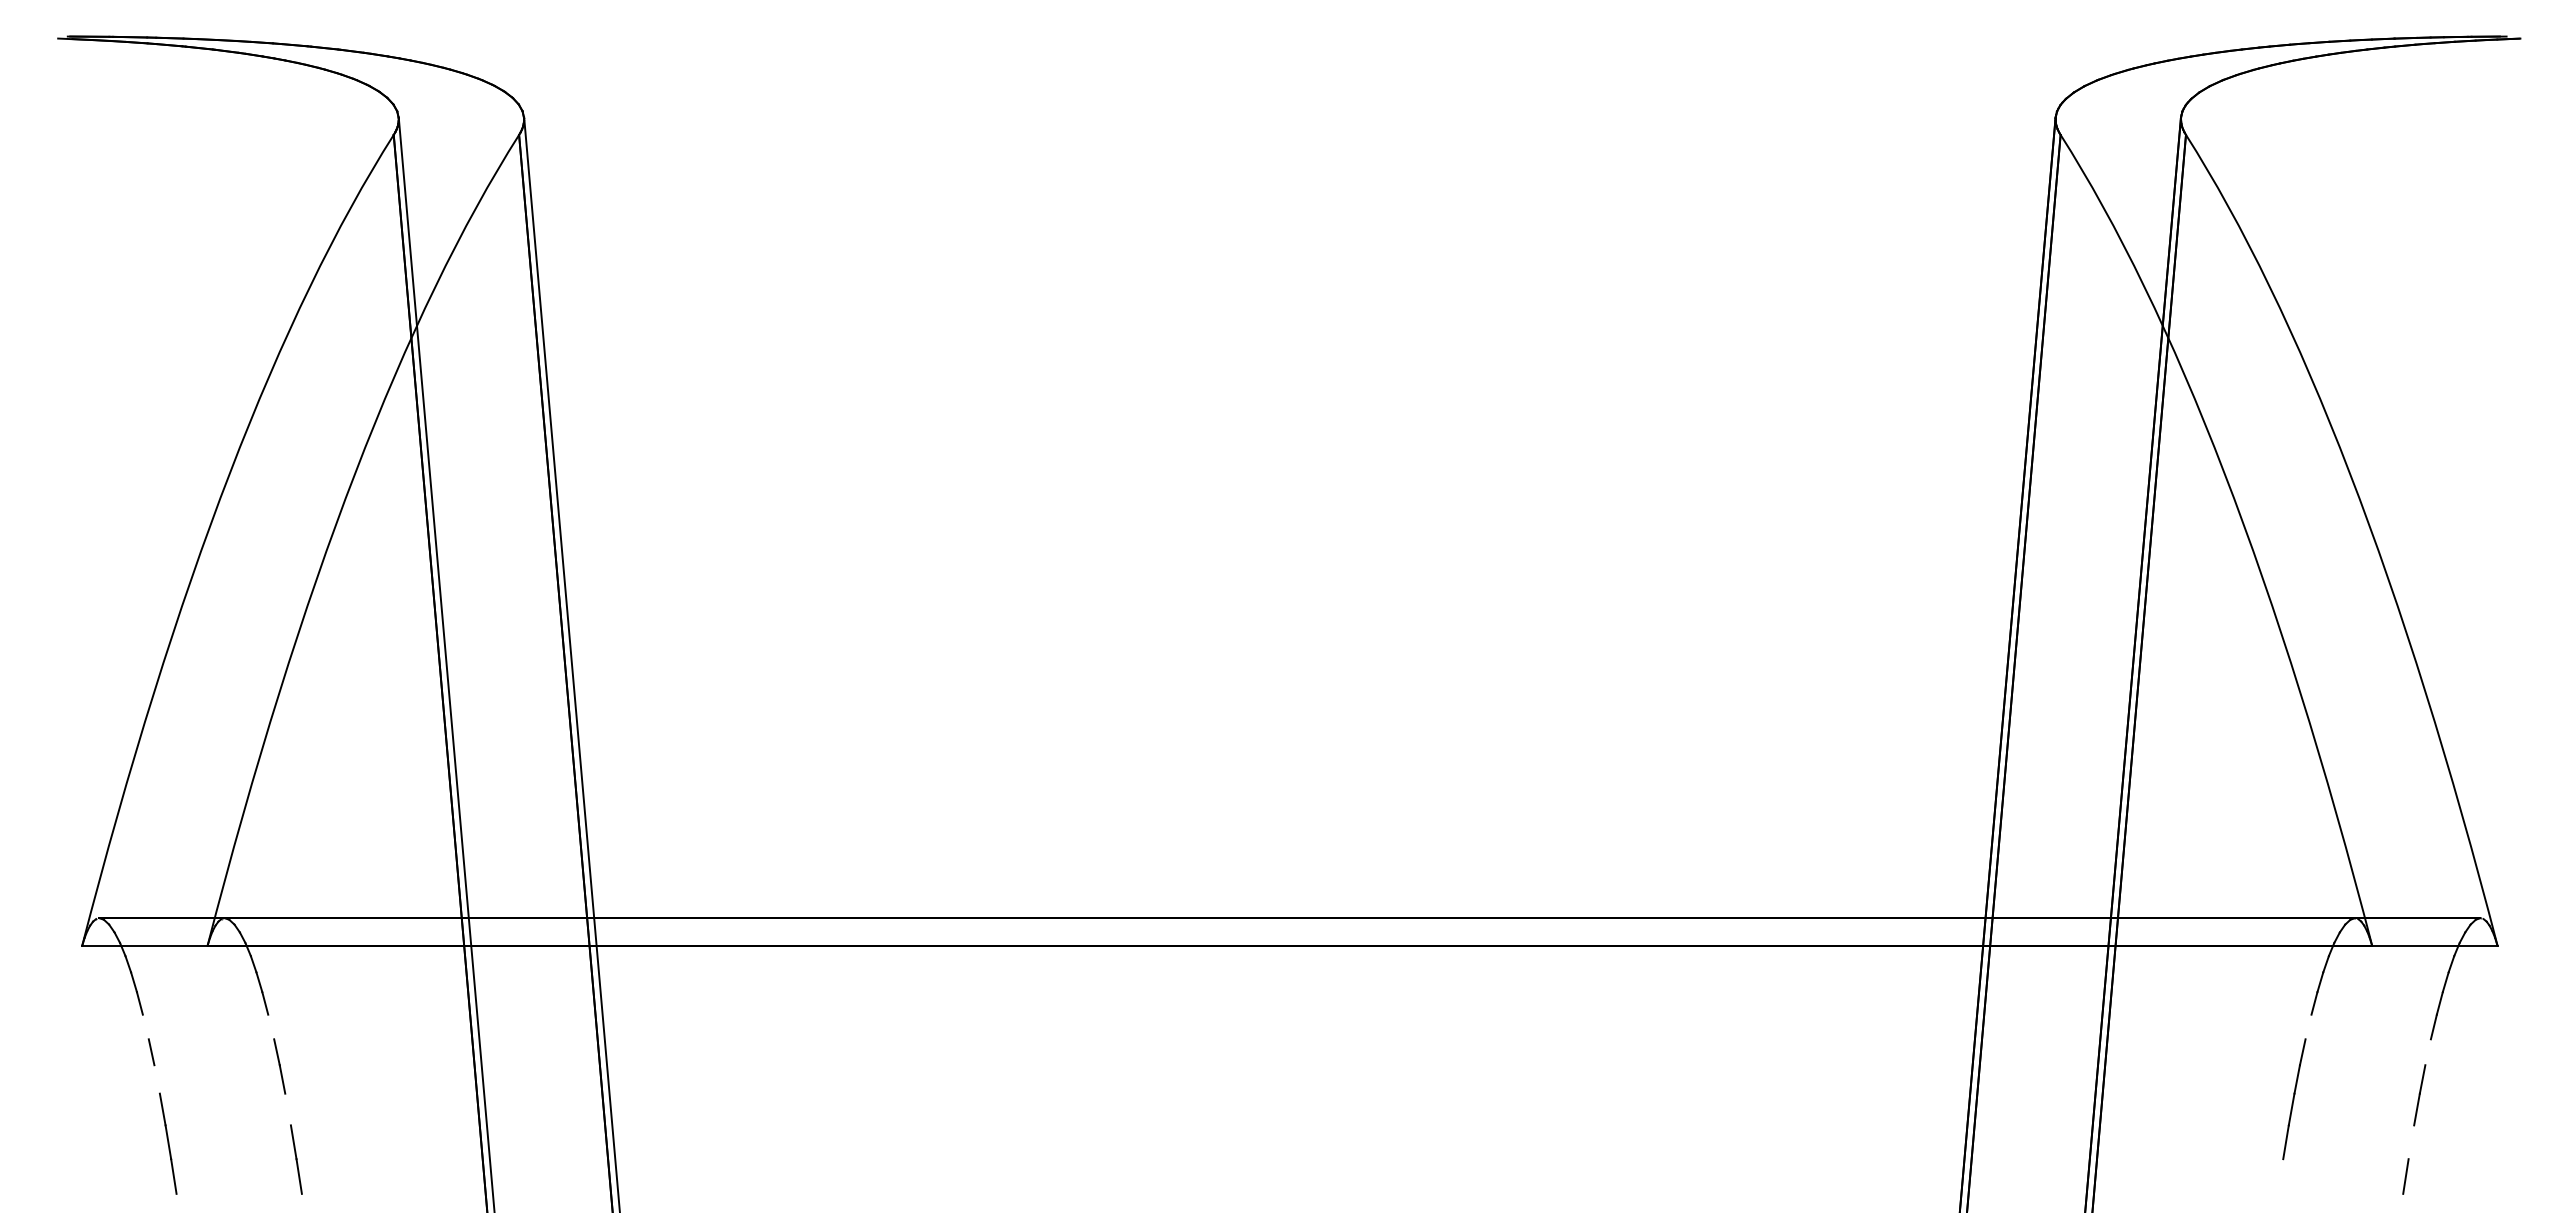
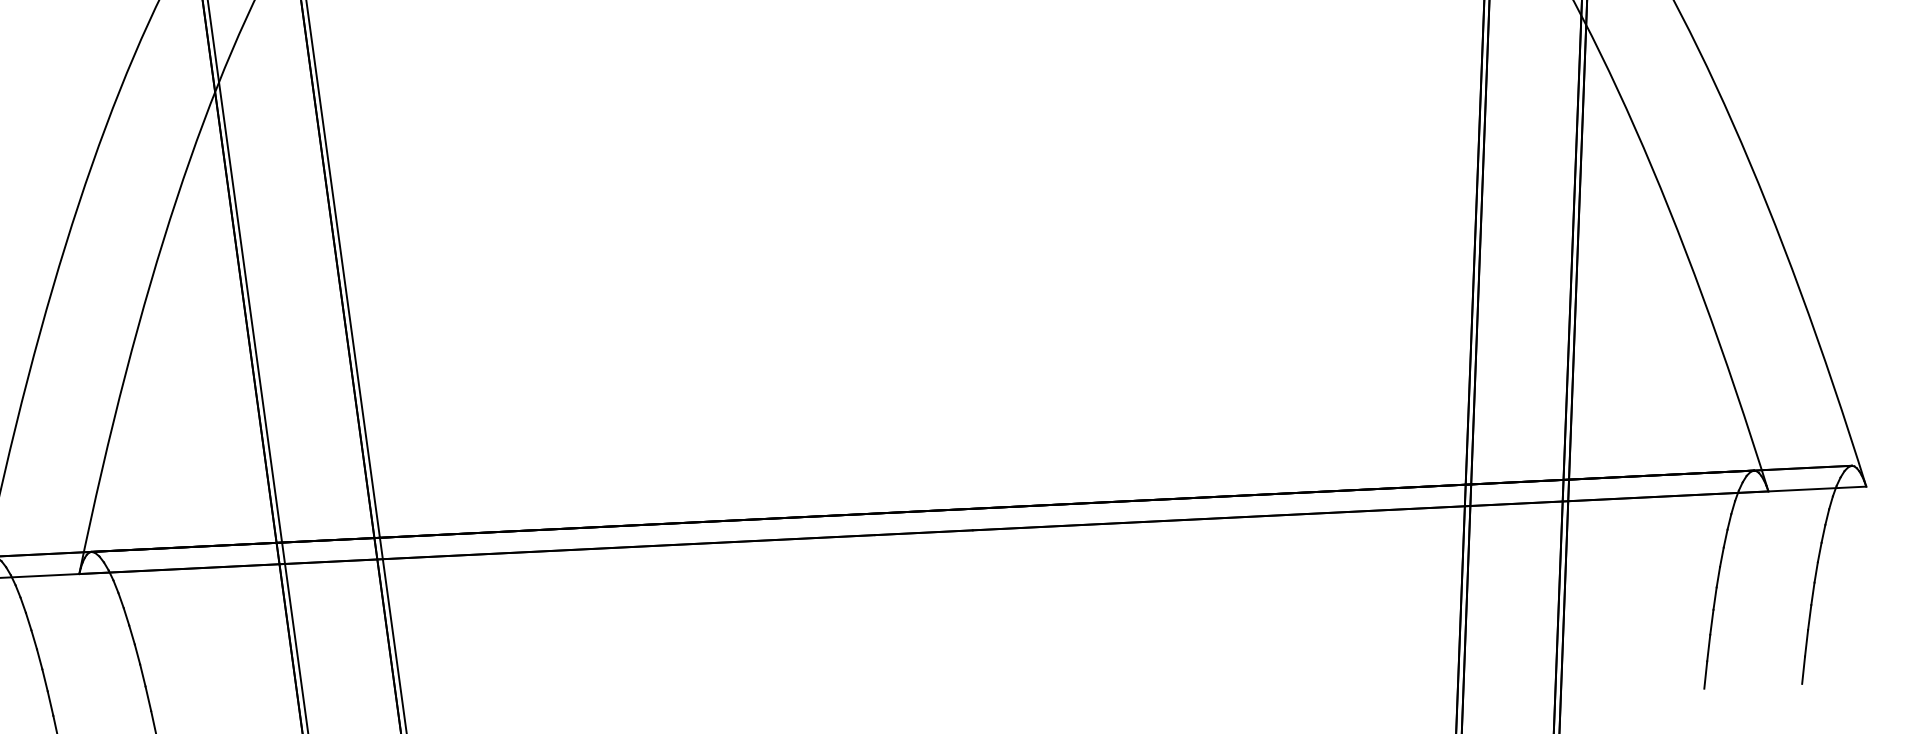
line: (145, 1026) -> (33, 639), added
line: (271, 1026) -> (132, 634), added
line: (2308, 1026) -> (1721, 556), added
line: (2427, 1052) -> (1815, 572), added
line: (156, 1079) -> (44, 680), added
line: (287, 1109) -> (147, 698), added
line: (2411, 1142) -> (1806, 643), added
line: (2280, 1176) -> (1705, 675), added

